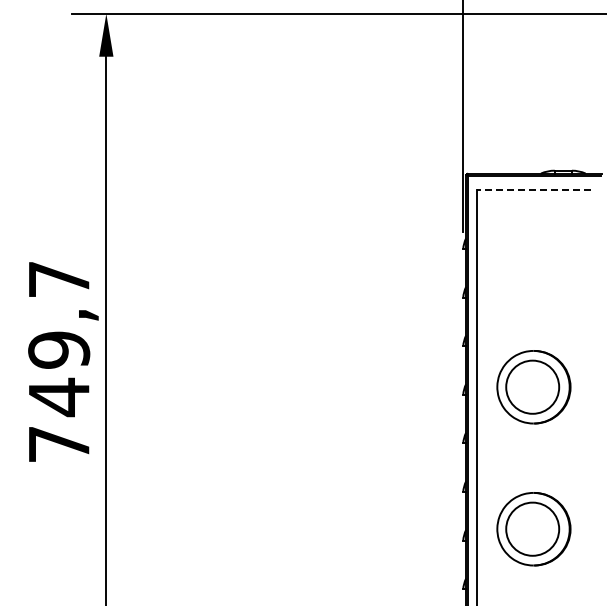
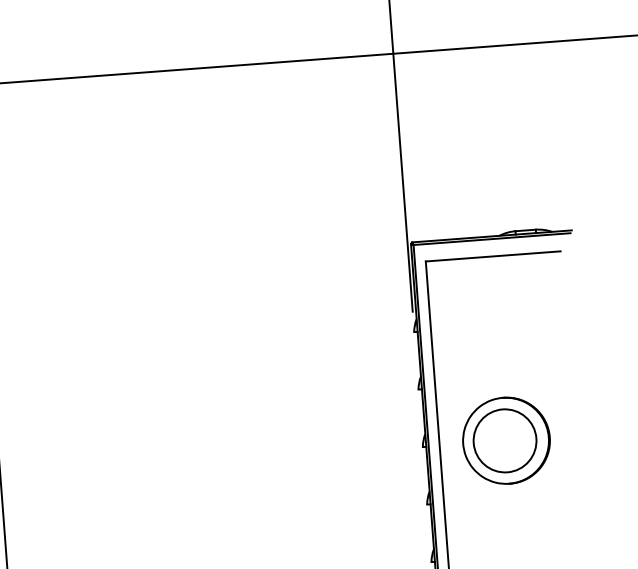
line: (534, 190) -> (493, 256), dashed -> solid
part: (533, 387) -> (506, 441), moved

